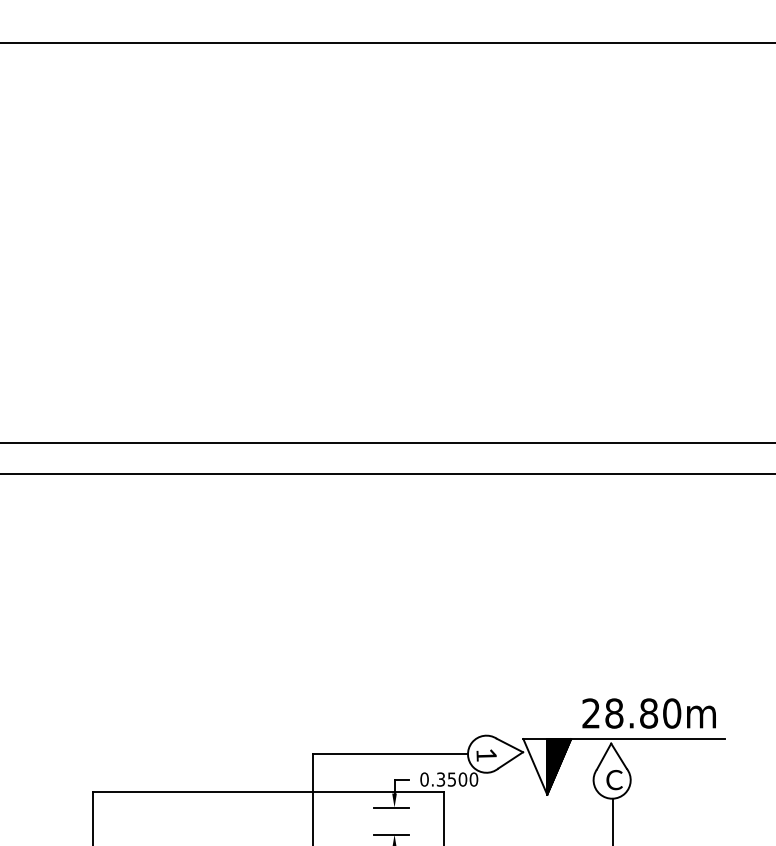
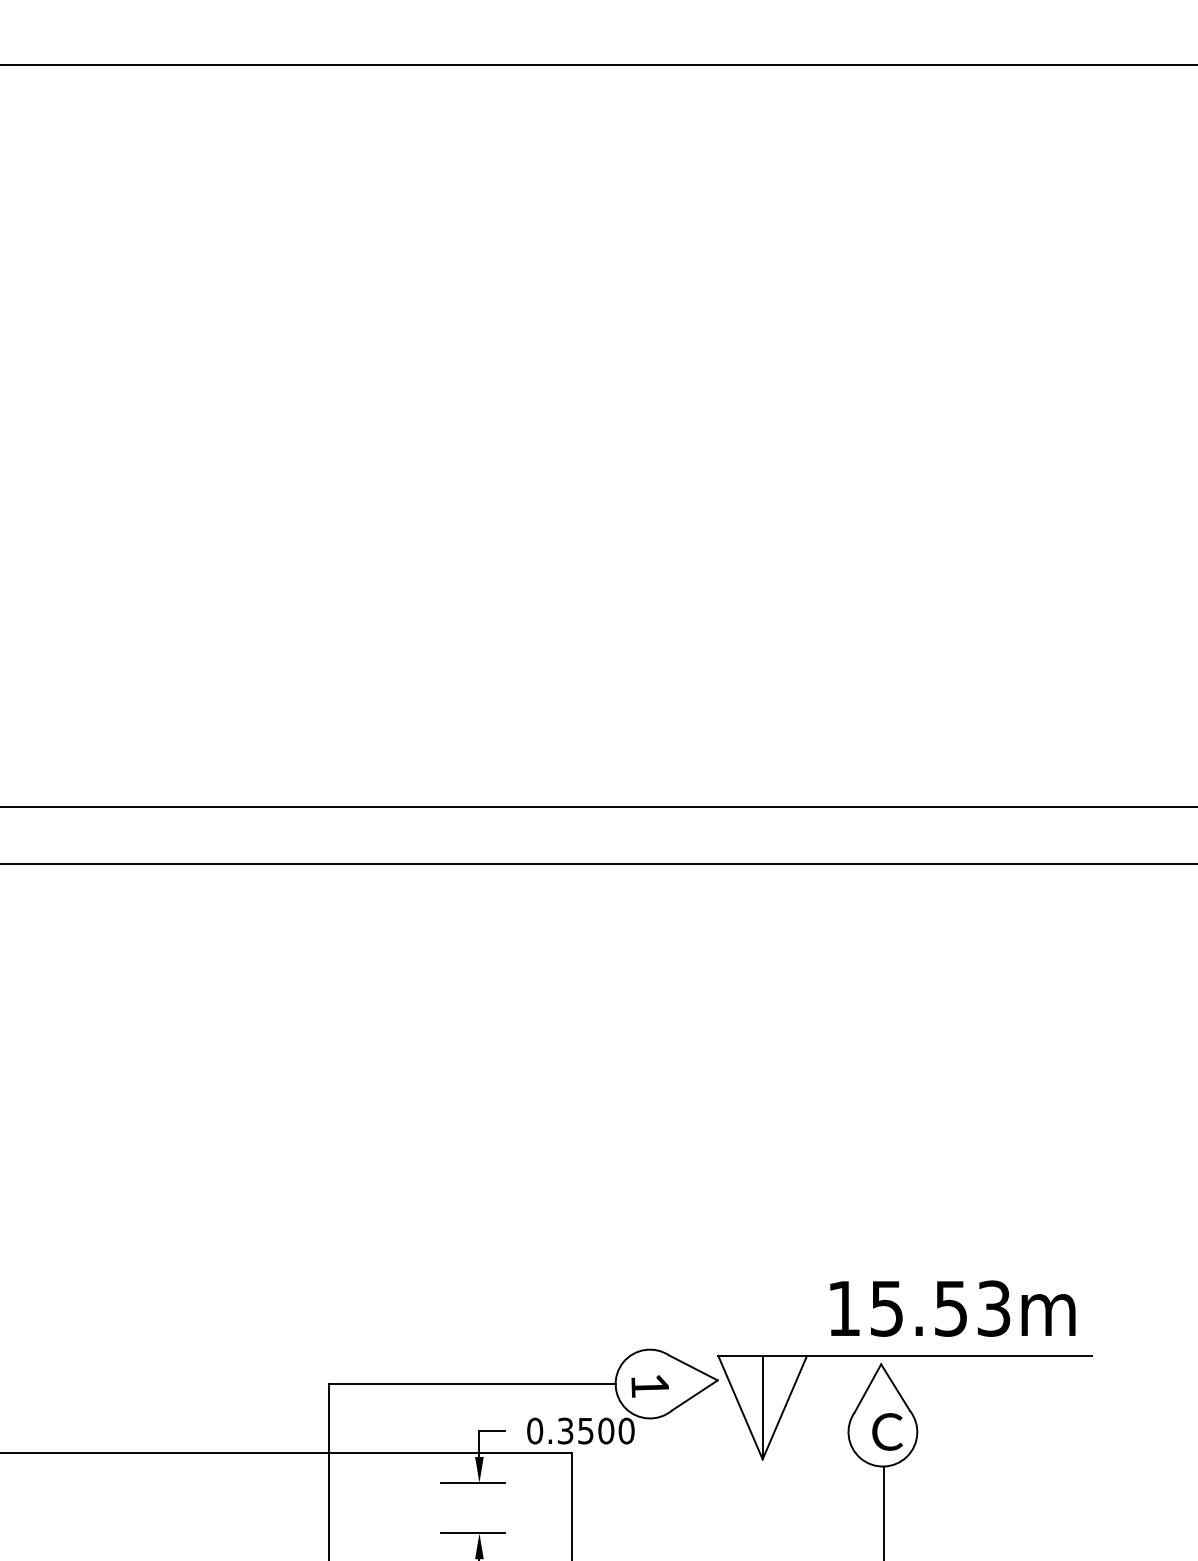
text: (631, 713) -> (918, 1308), 28.80m -> 15.53m
hatch: (559, 766) -> (785, 1406), removed

